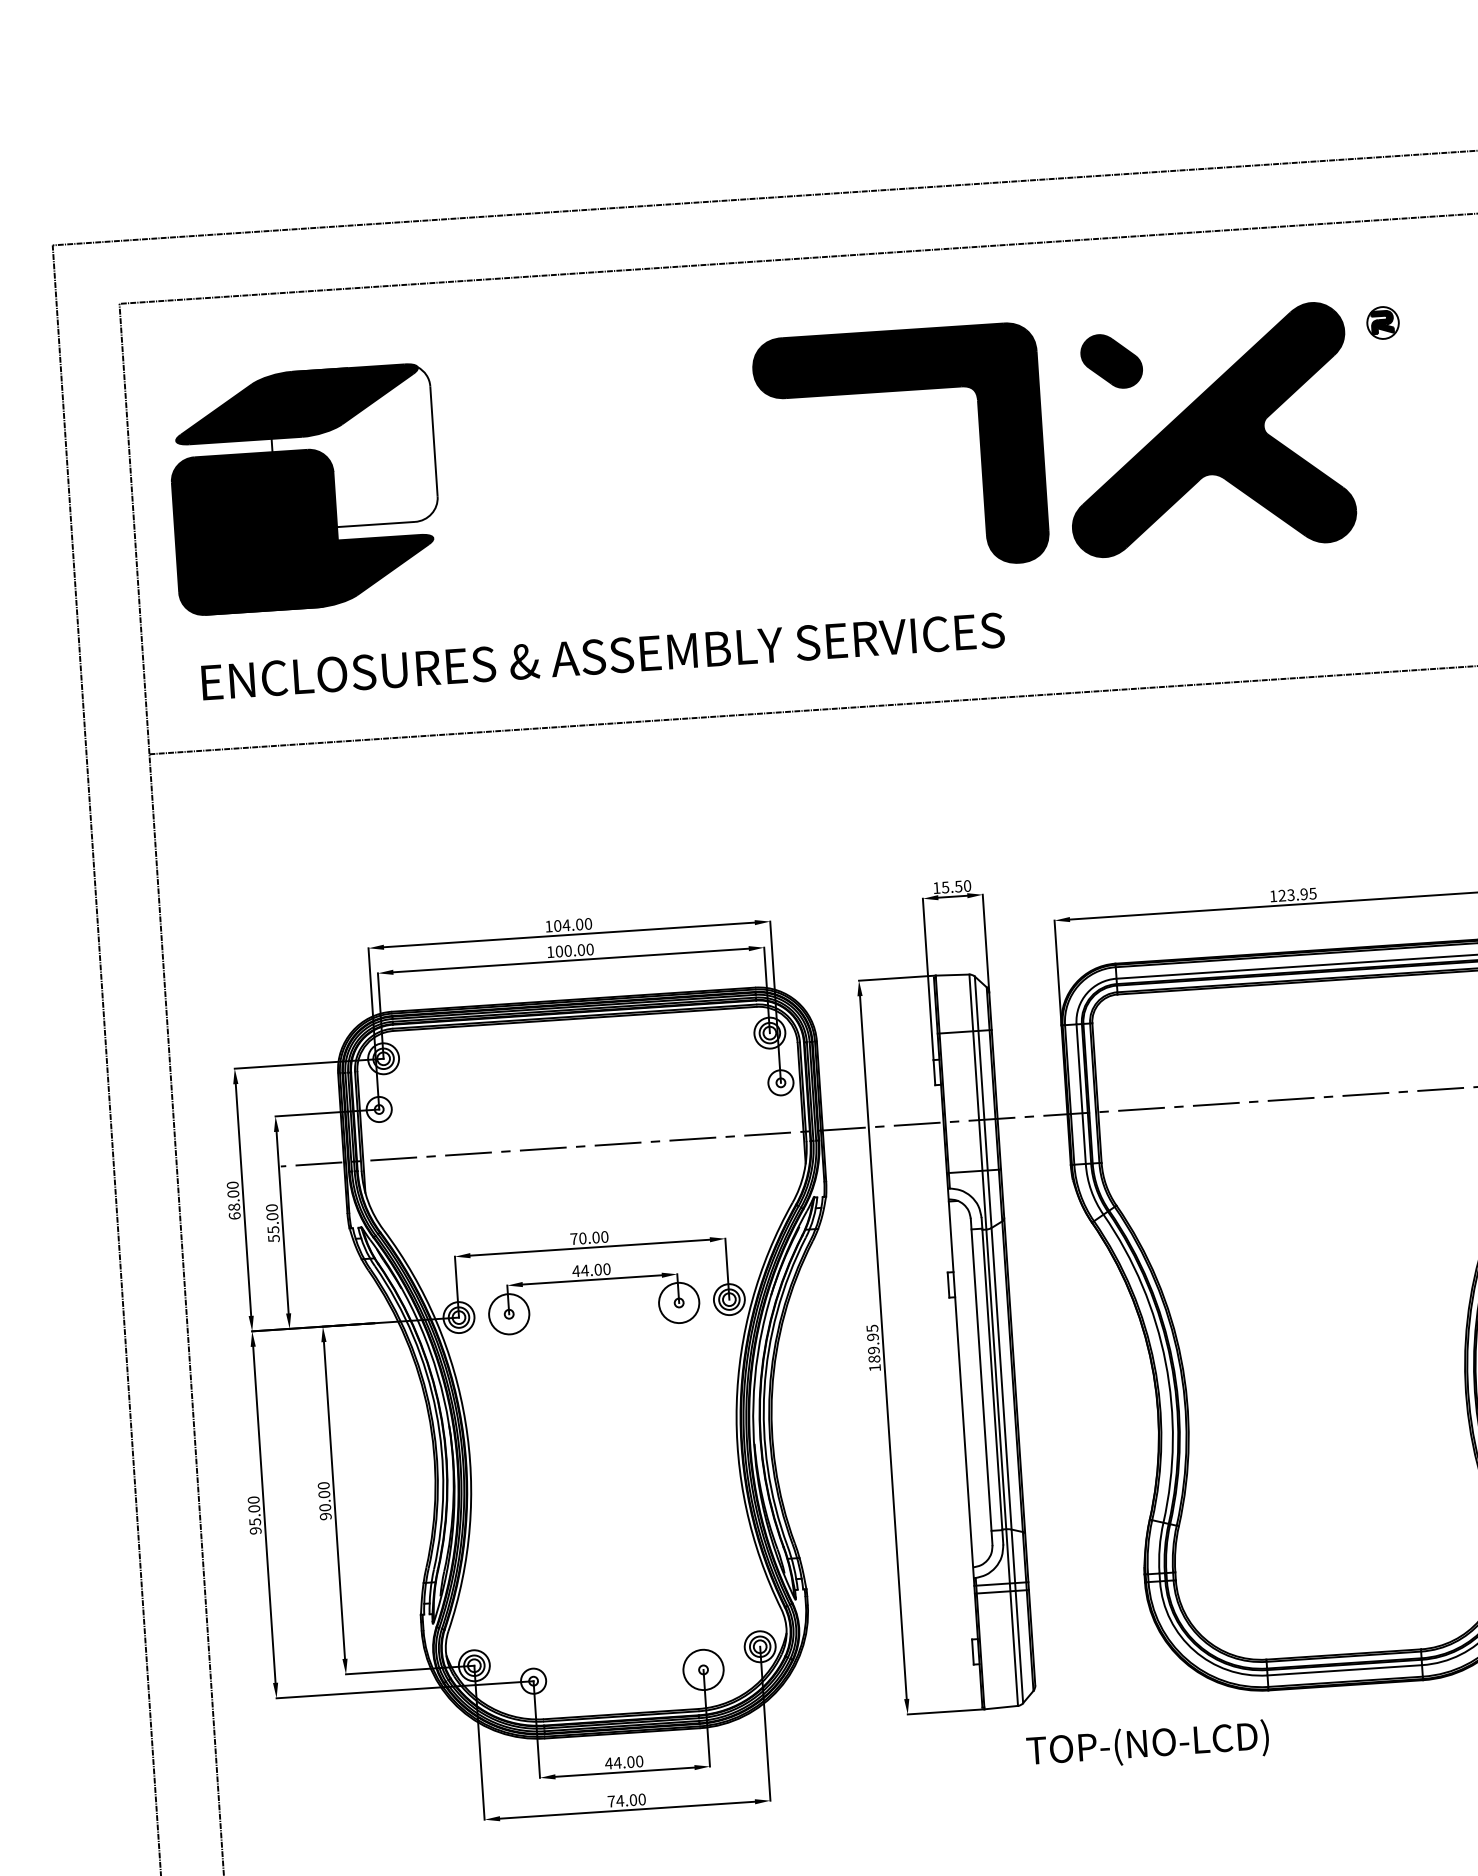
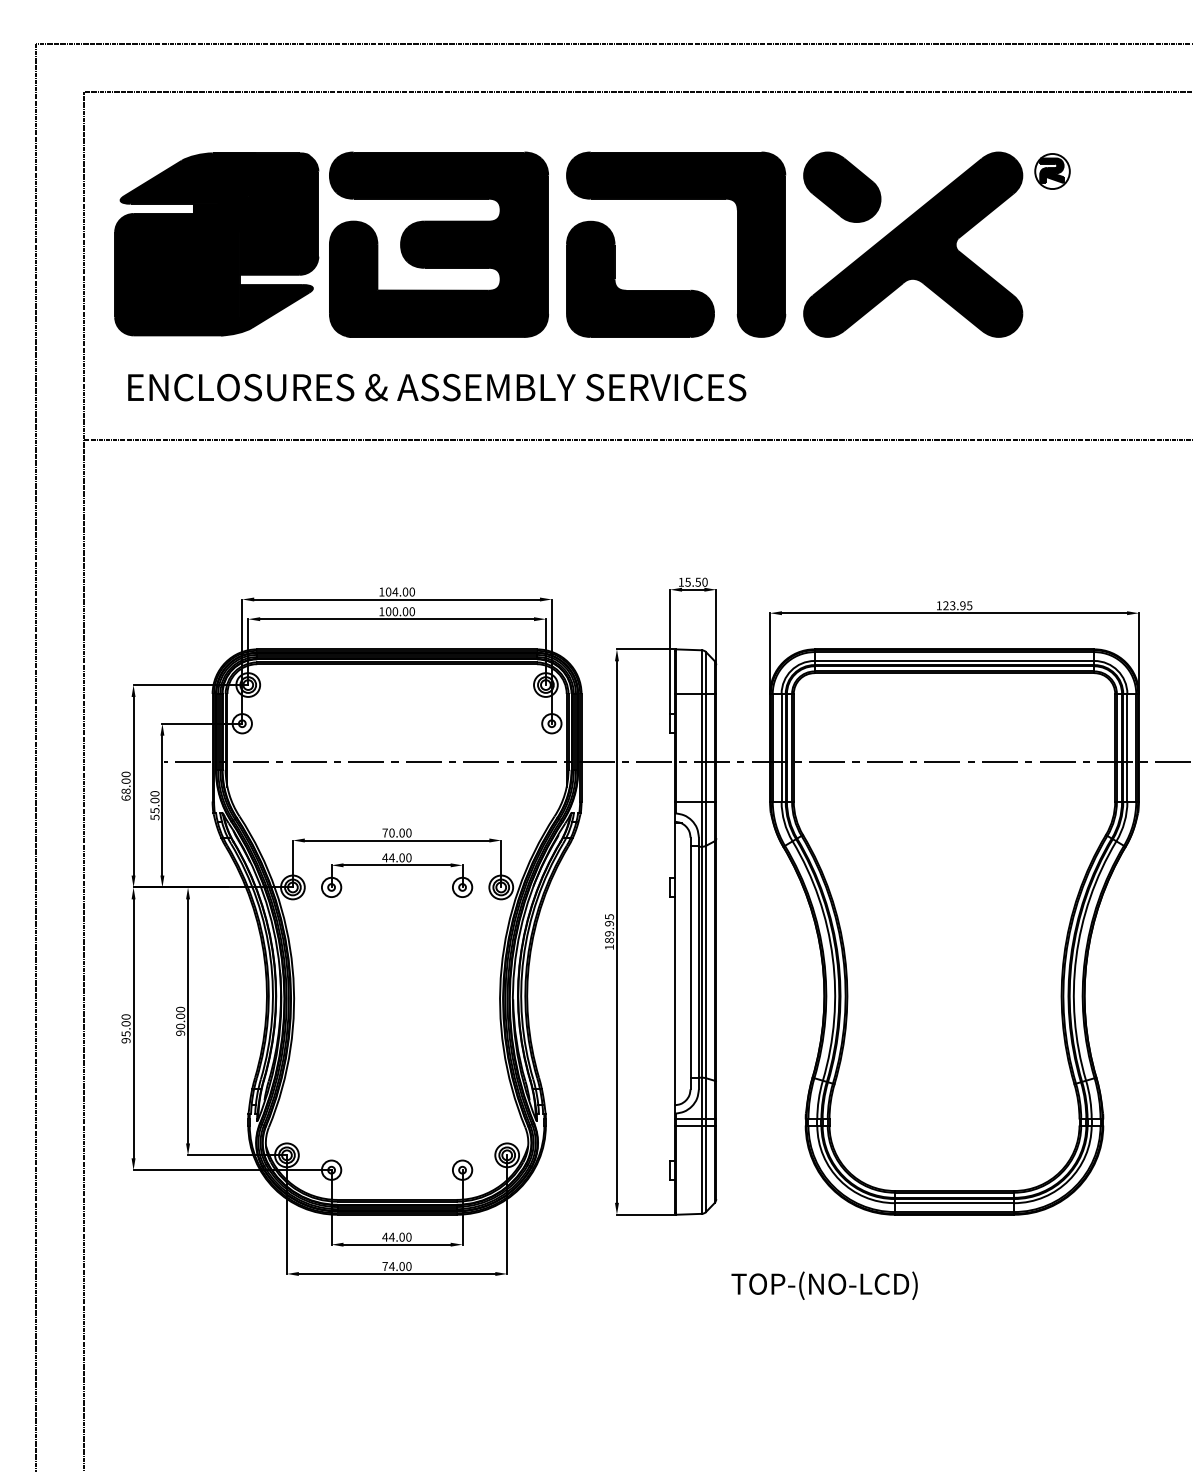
part: (1383, 323) -> (1052, 171), size x1.43
part: (1111, 360) -> (842, 186), size x1.67
fill: (352, 448) -> (255, 215), added
part: (592, 470) -> (438, 244), added
part: (858, 512) -> (640, 290), added
circle: (679, 1303) -> (462, 887), size x0.62
circle: (509, 1314) -> (331, 887), size x0.62
circle: (703, 1669) -> (462, 1169), size x0.62
text: (1147, 1745) -> (824, 1285), moved

